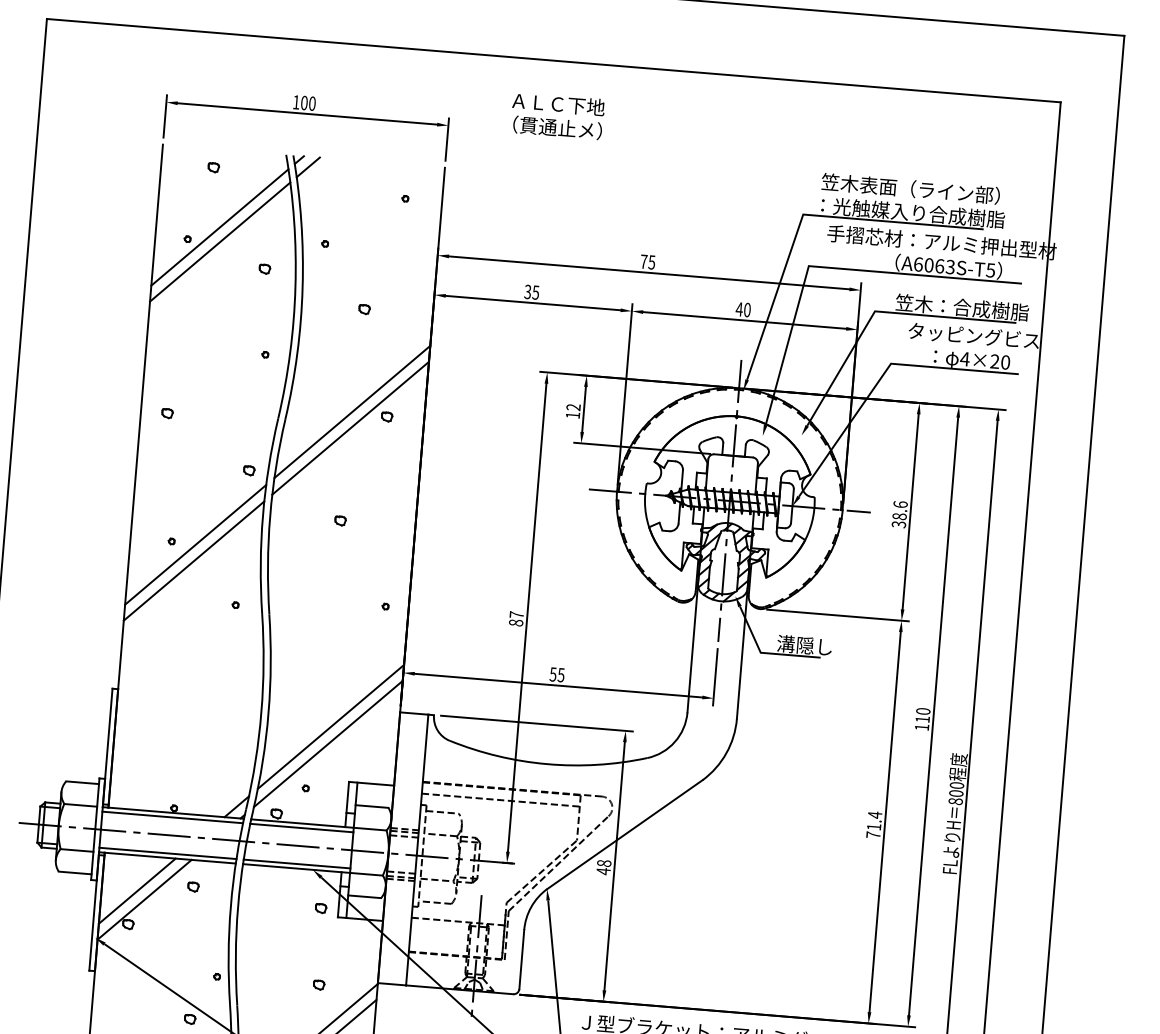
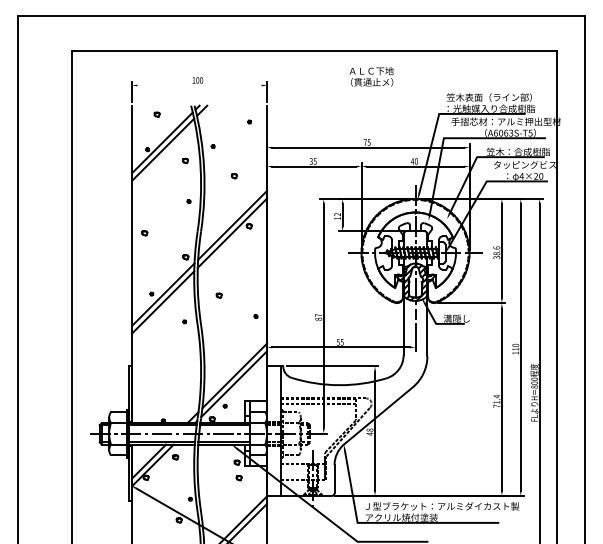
line: (307, 113) -> (199, 85), removed
text: (557, 115) -> (371, 76), moved
part: (338, 520) -> (218, 295), moved
part: (317, 985) -> (238, 478), moved

